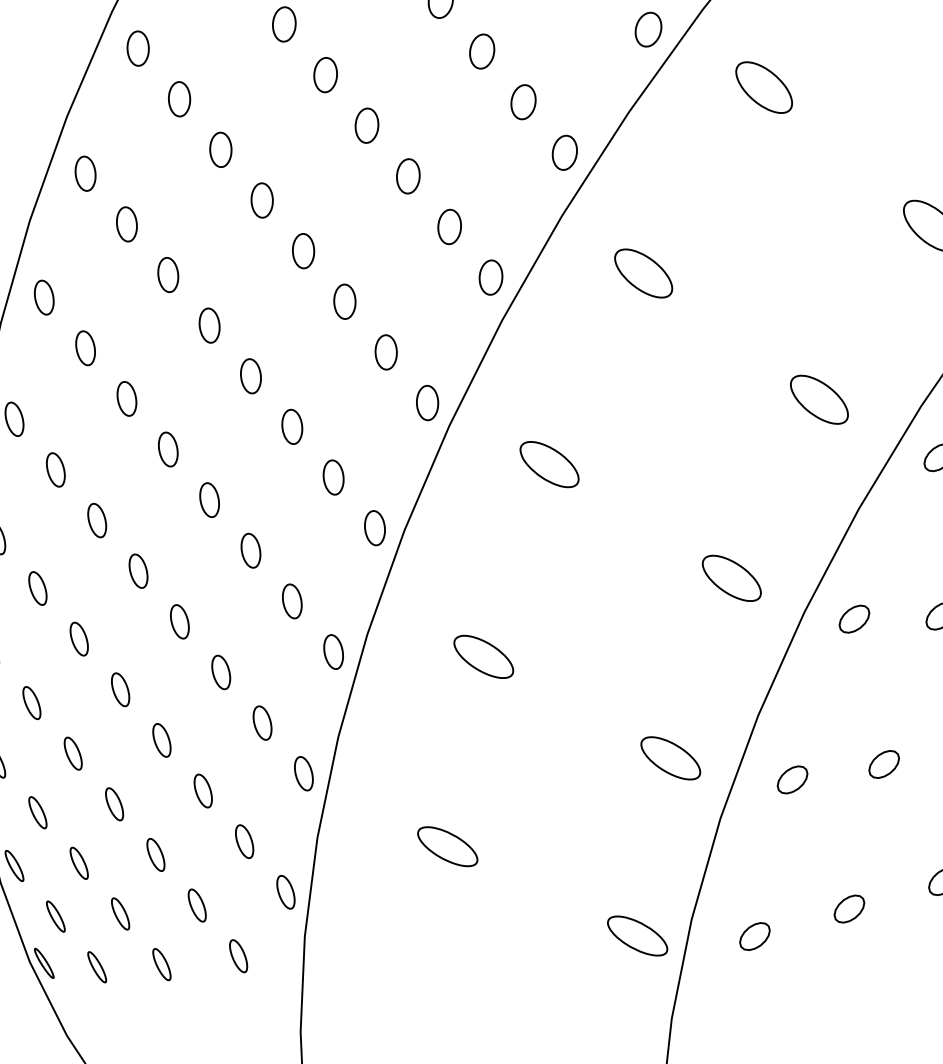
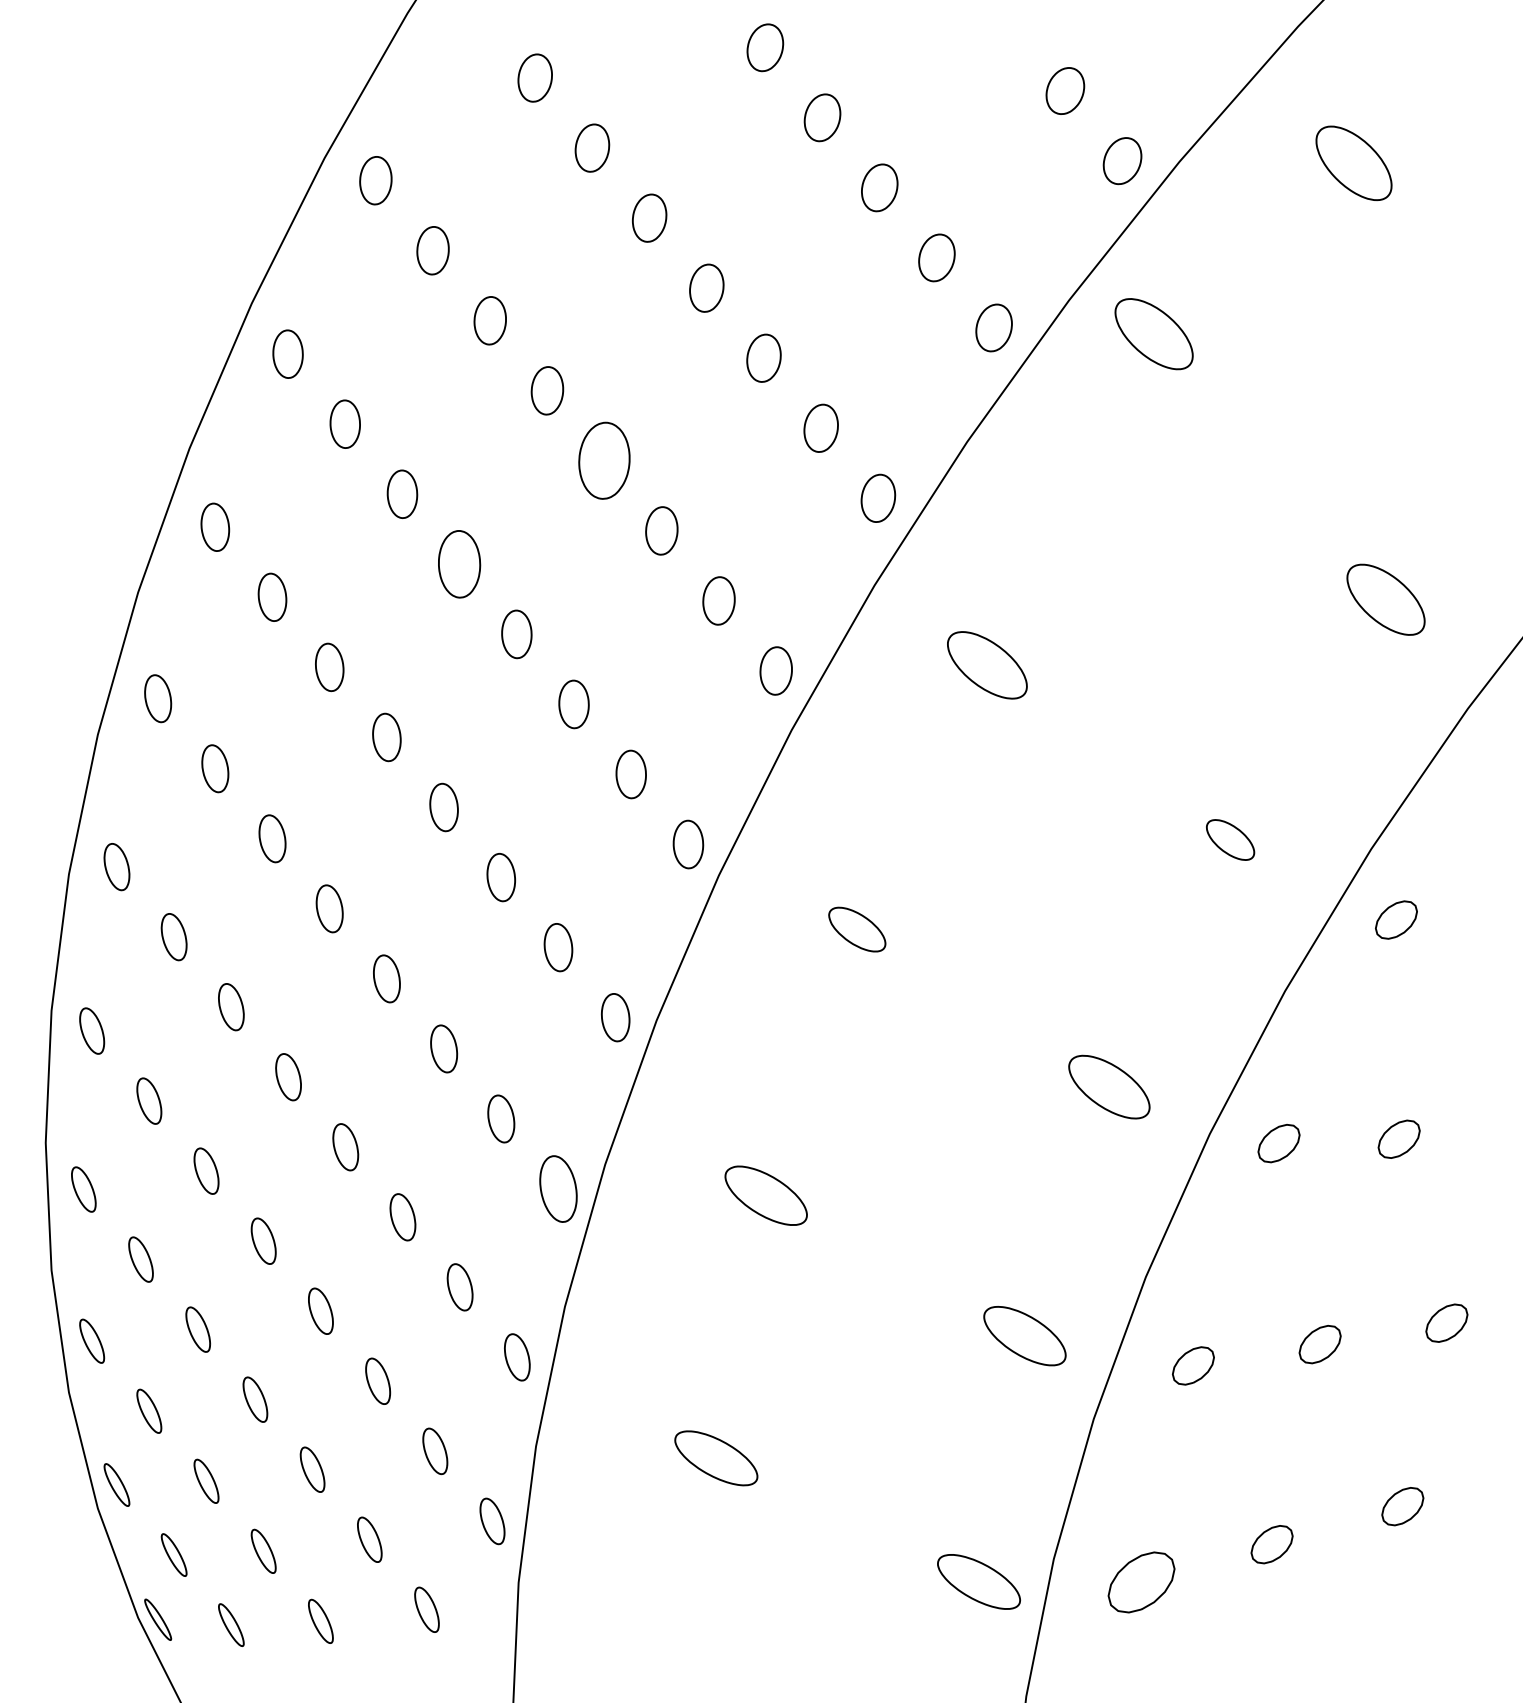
part: (763, 87) -> (1153, 334), moved
part: (366, 125) -> (604, 460), size x1.6
part: (262, 200) -> (459, 564), size x1.4
part: (819, 399) -> (1230, 839), size x0.6
part: (549, 464) -> (857, 929), size x0.7
part: (333, 651) -> (558, 1188), size x1.4
part: (754, 936) -> (1140, 1582), size x1.6

